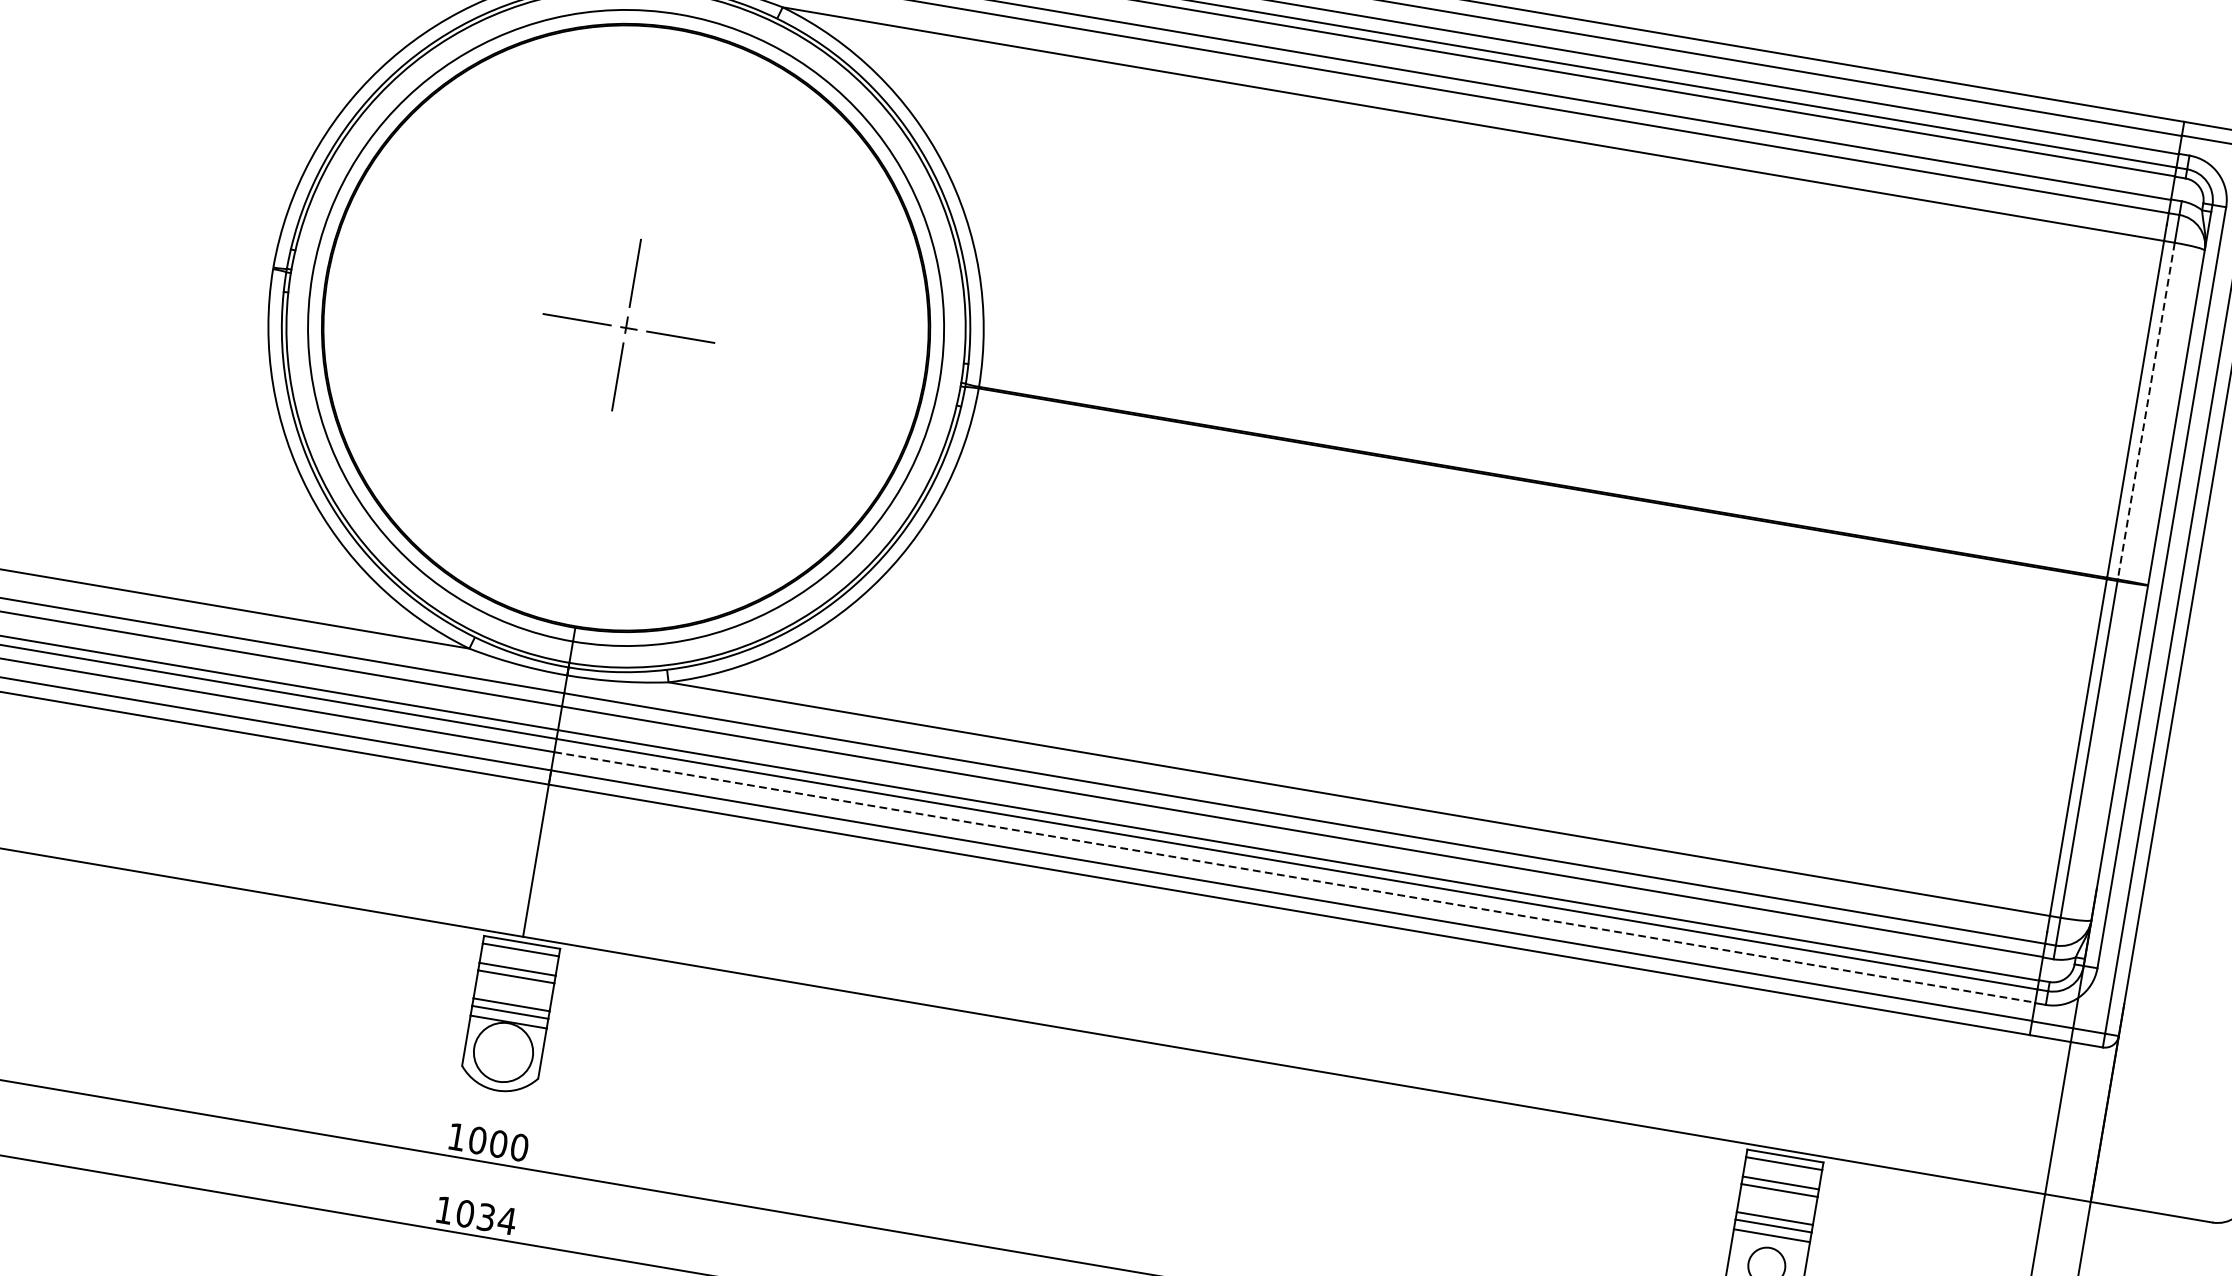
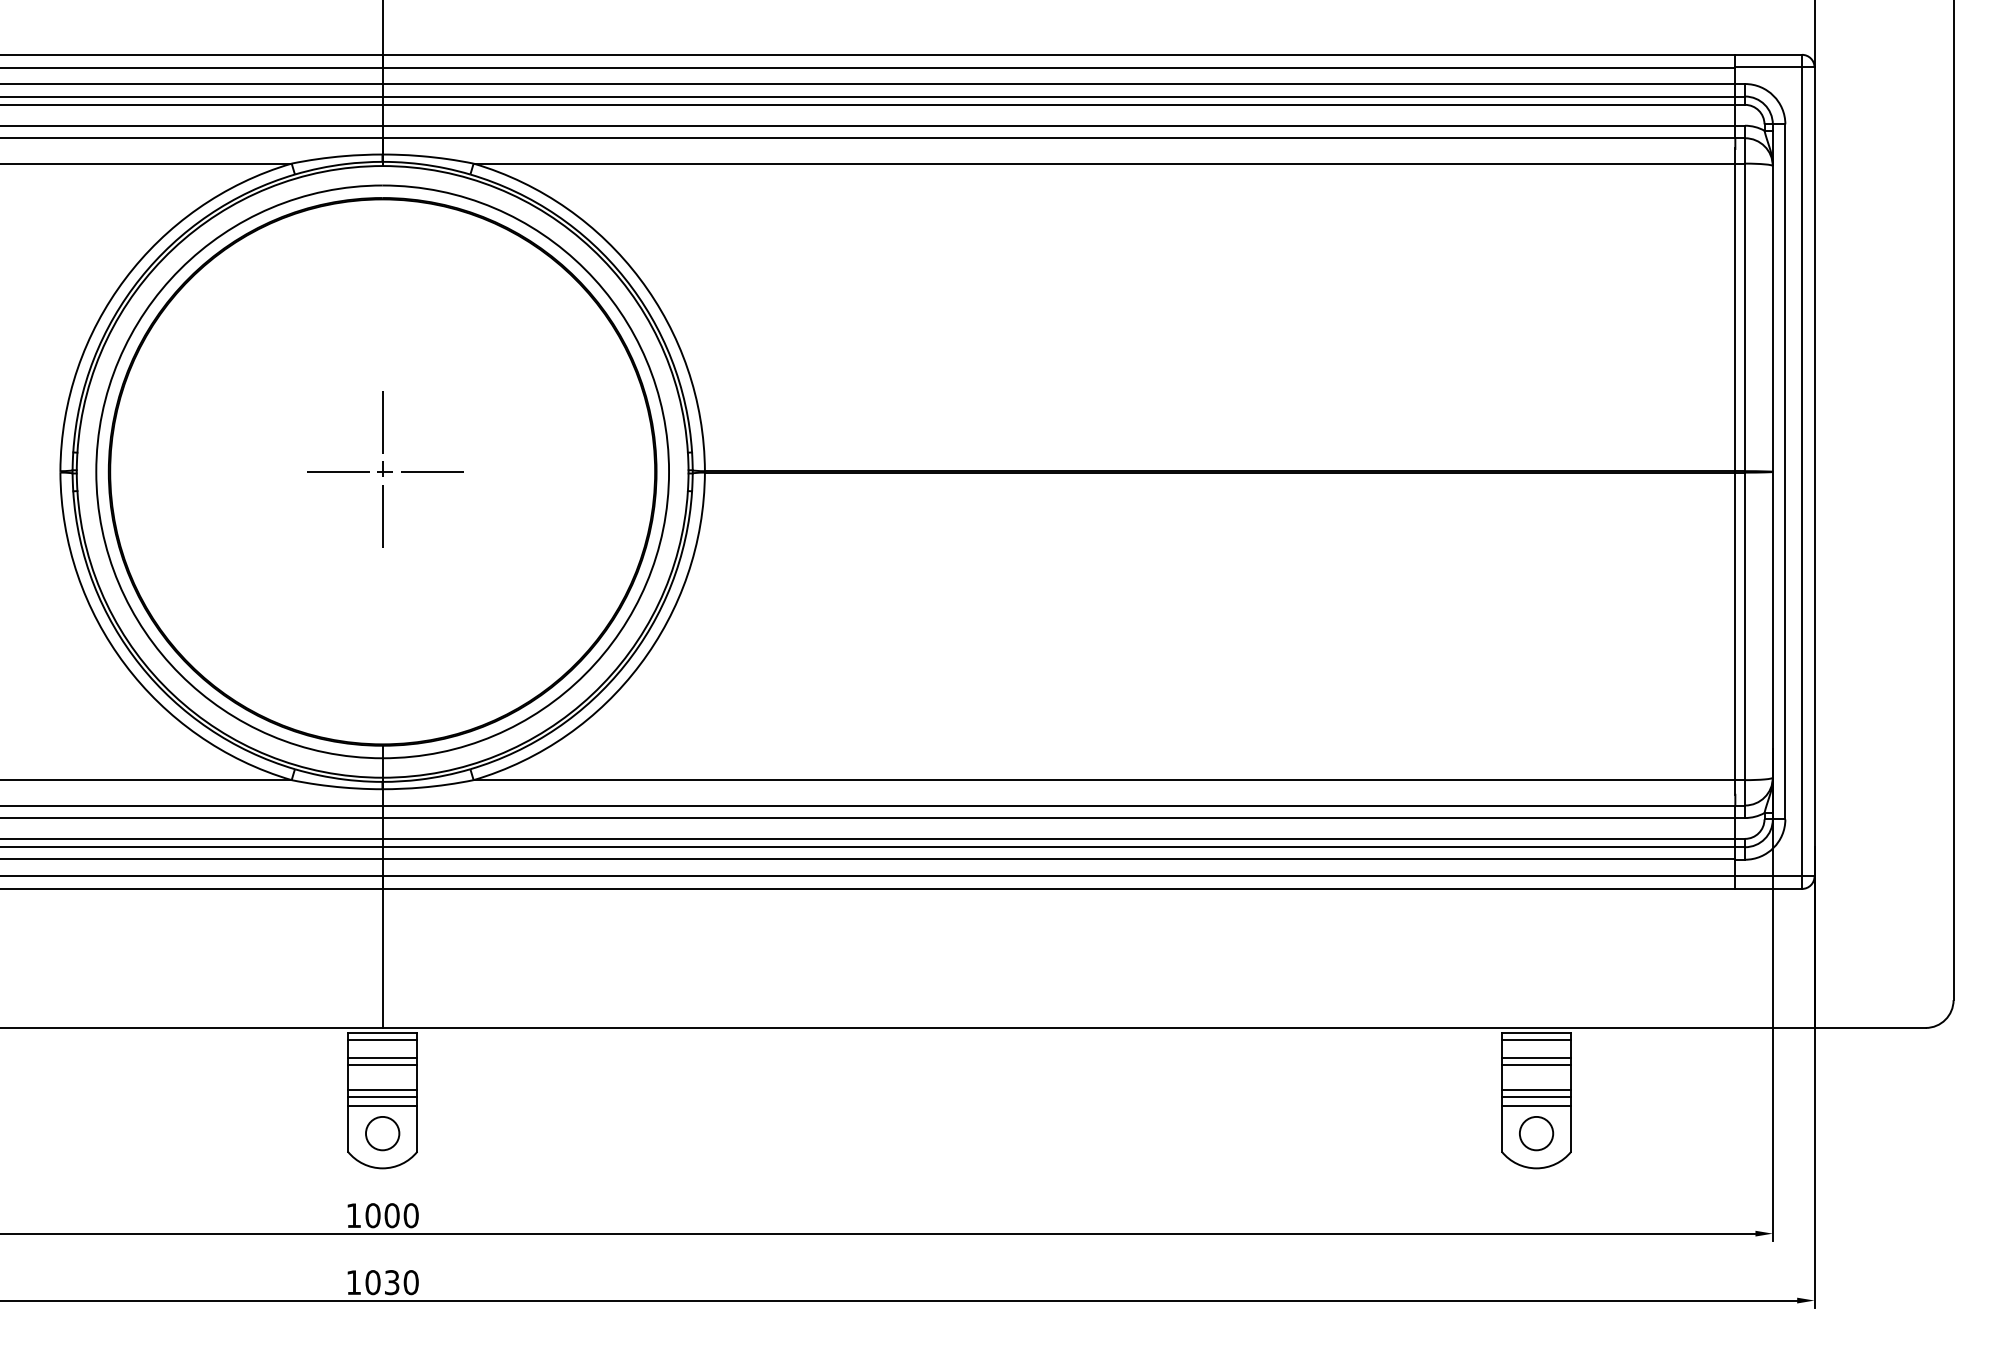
line: (2146, 411) -> (1745, 317), dashed -> solid
line: (1295, 877) -> (1059, 859), dashed -> solid
circle: (503, 1052) -> (382, 1133), size x0.62
text: (507, 1220) -> (411, 1282), 1034 -> 1030

